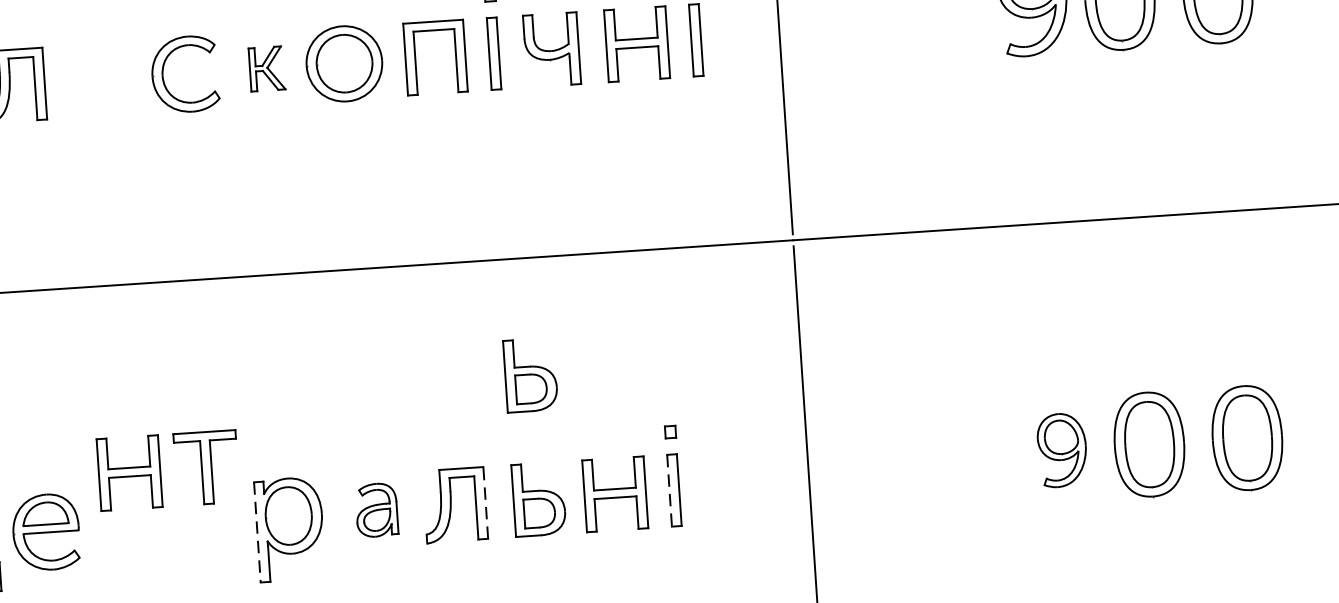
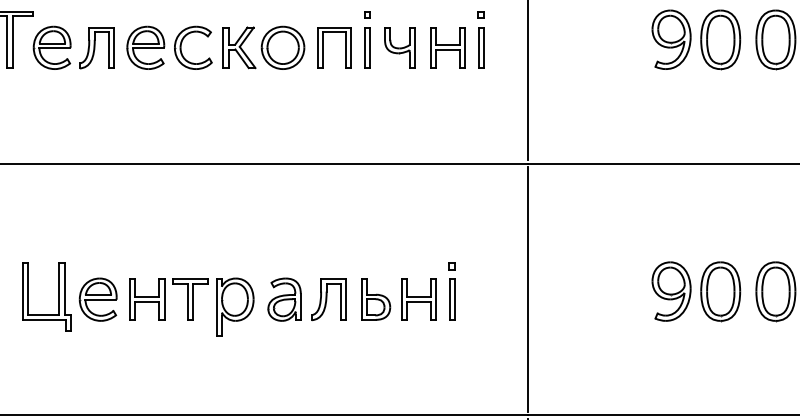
part: (267, 68) -> (239, 47), size x1.67
part: (100, 79) -> (145, 47), added
part: (531, 374) -> (376, 229), removed
part: (1062, 450) -> (671, 291), size x1.43
part: (167, 470) -> (168, 299), moved
line: (669, 492) -> (449, 300), dashed -> solid
line: (486, 502) -> (346, 299), dashed -> solid
part: (376, 509) -> (284, 299), size x1.43
line: (257, 533) -> (216, 308), dashed -> solid

